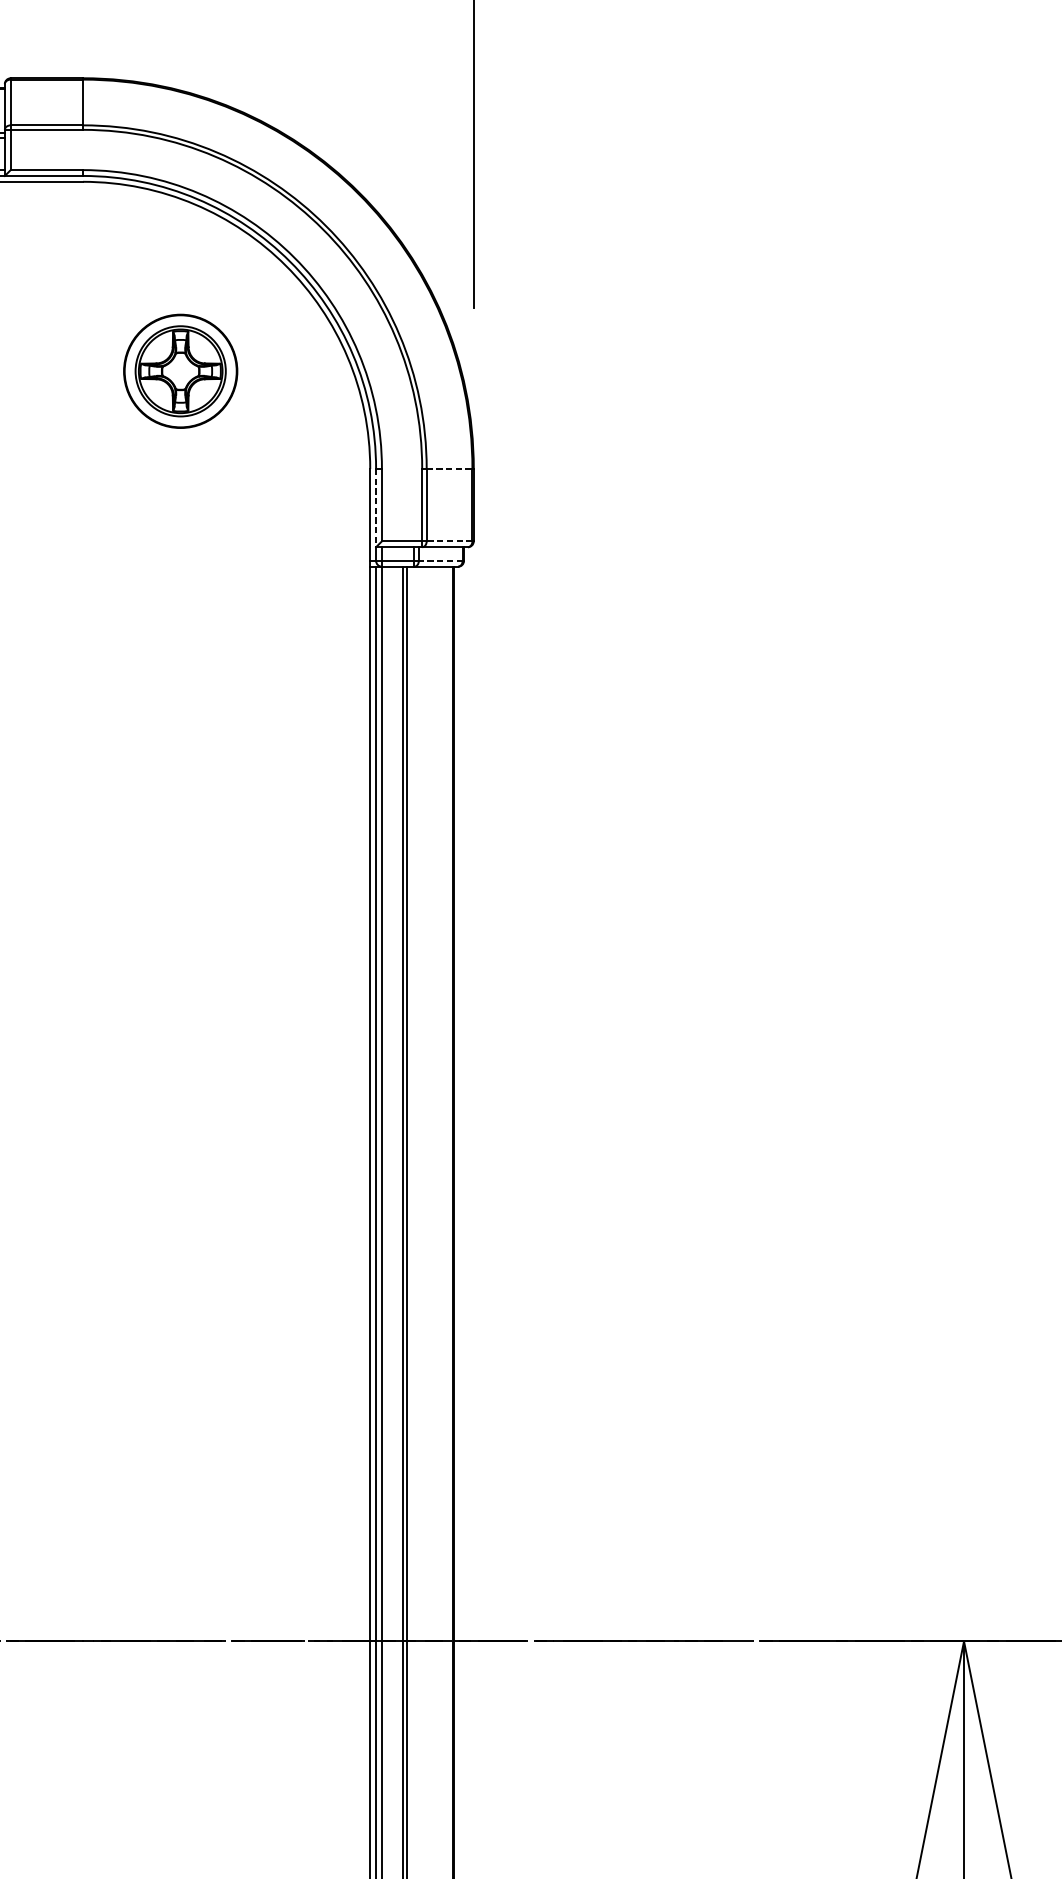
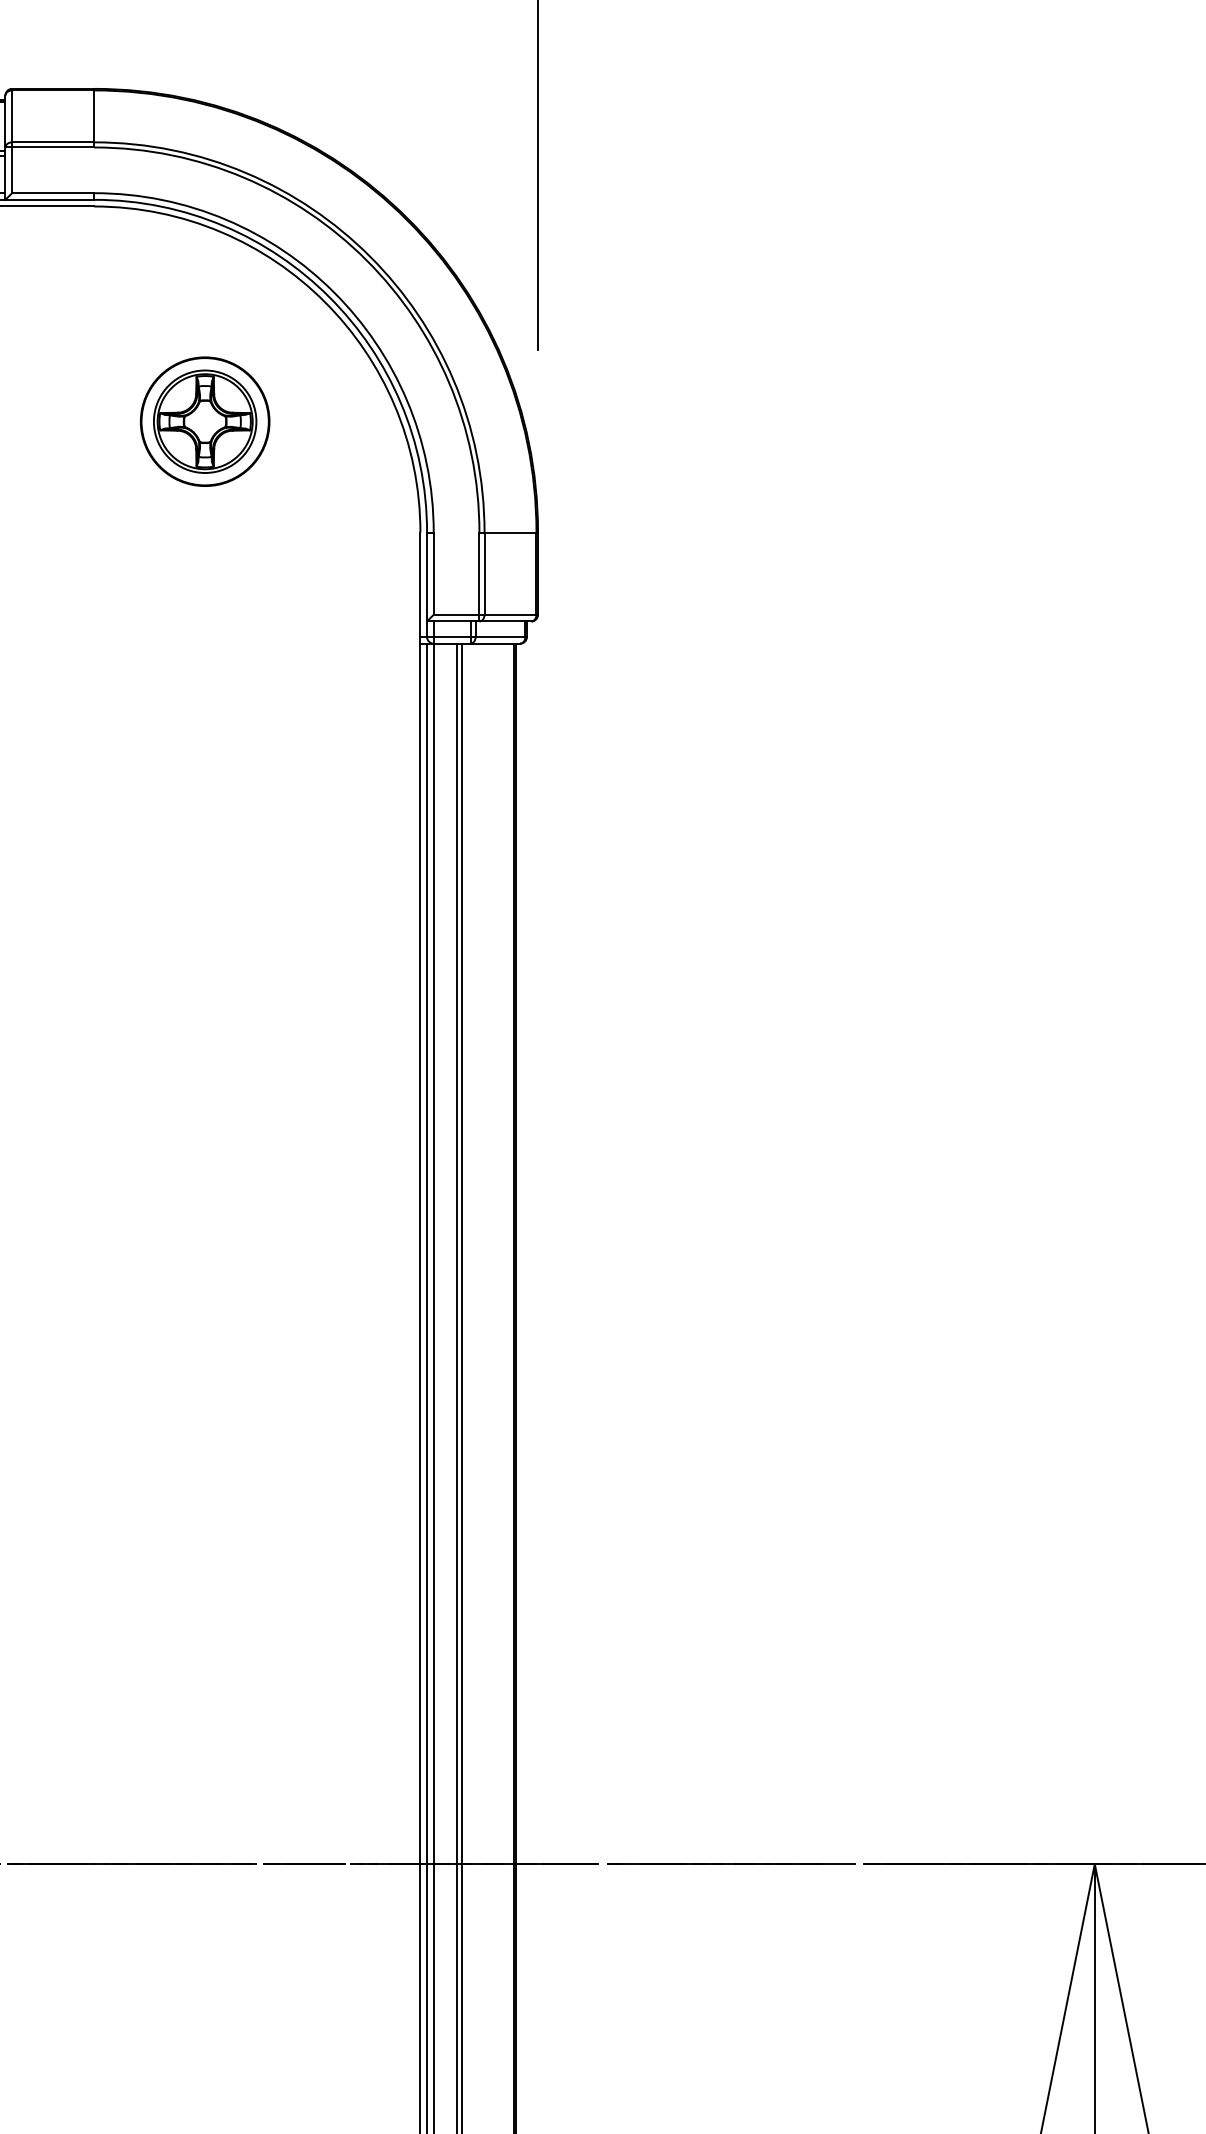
line: (449, 468) -> (510, 532), dashed -> solid
line: (376, 508) -> (427, 577), dashed -> solid
line: (449, 541) -> (510, 614), dashed -> solid
line: (440, 560) -> (500, 636), dashed -> solid

